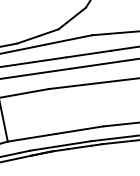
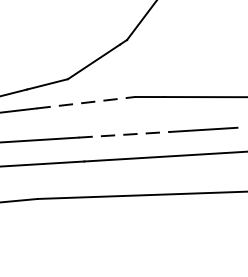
line: (68, 39) -> (86, 101), solid -> dashed
line: (88, 54) -> (124, 135), solid -> dashed

